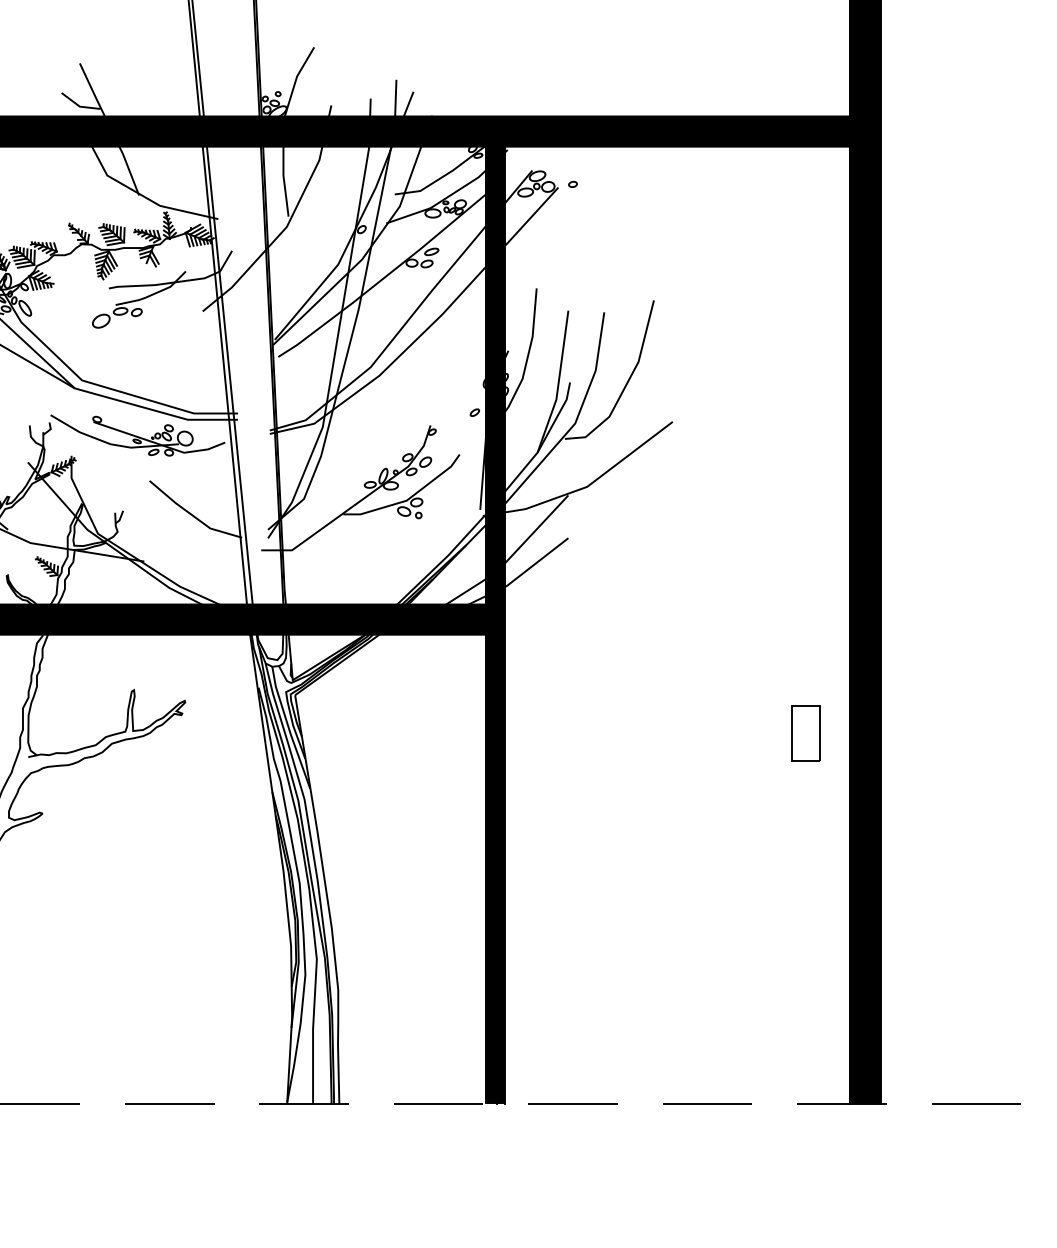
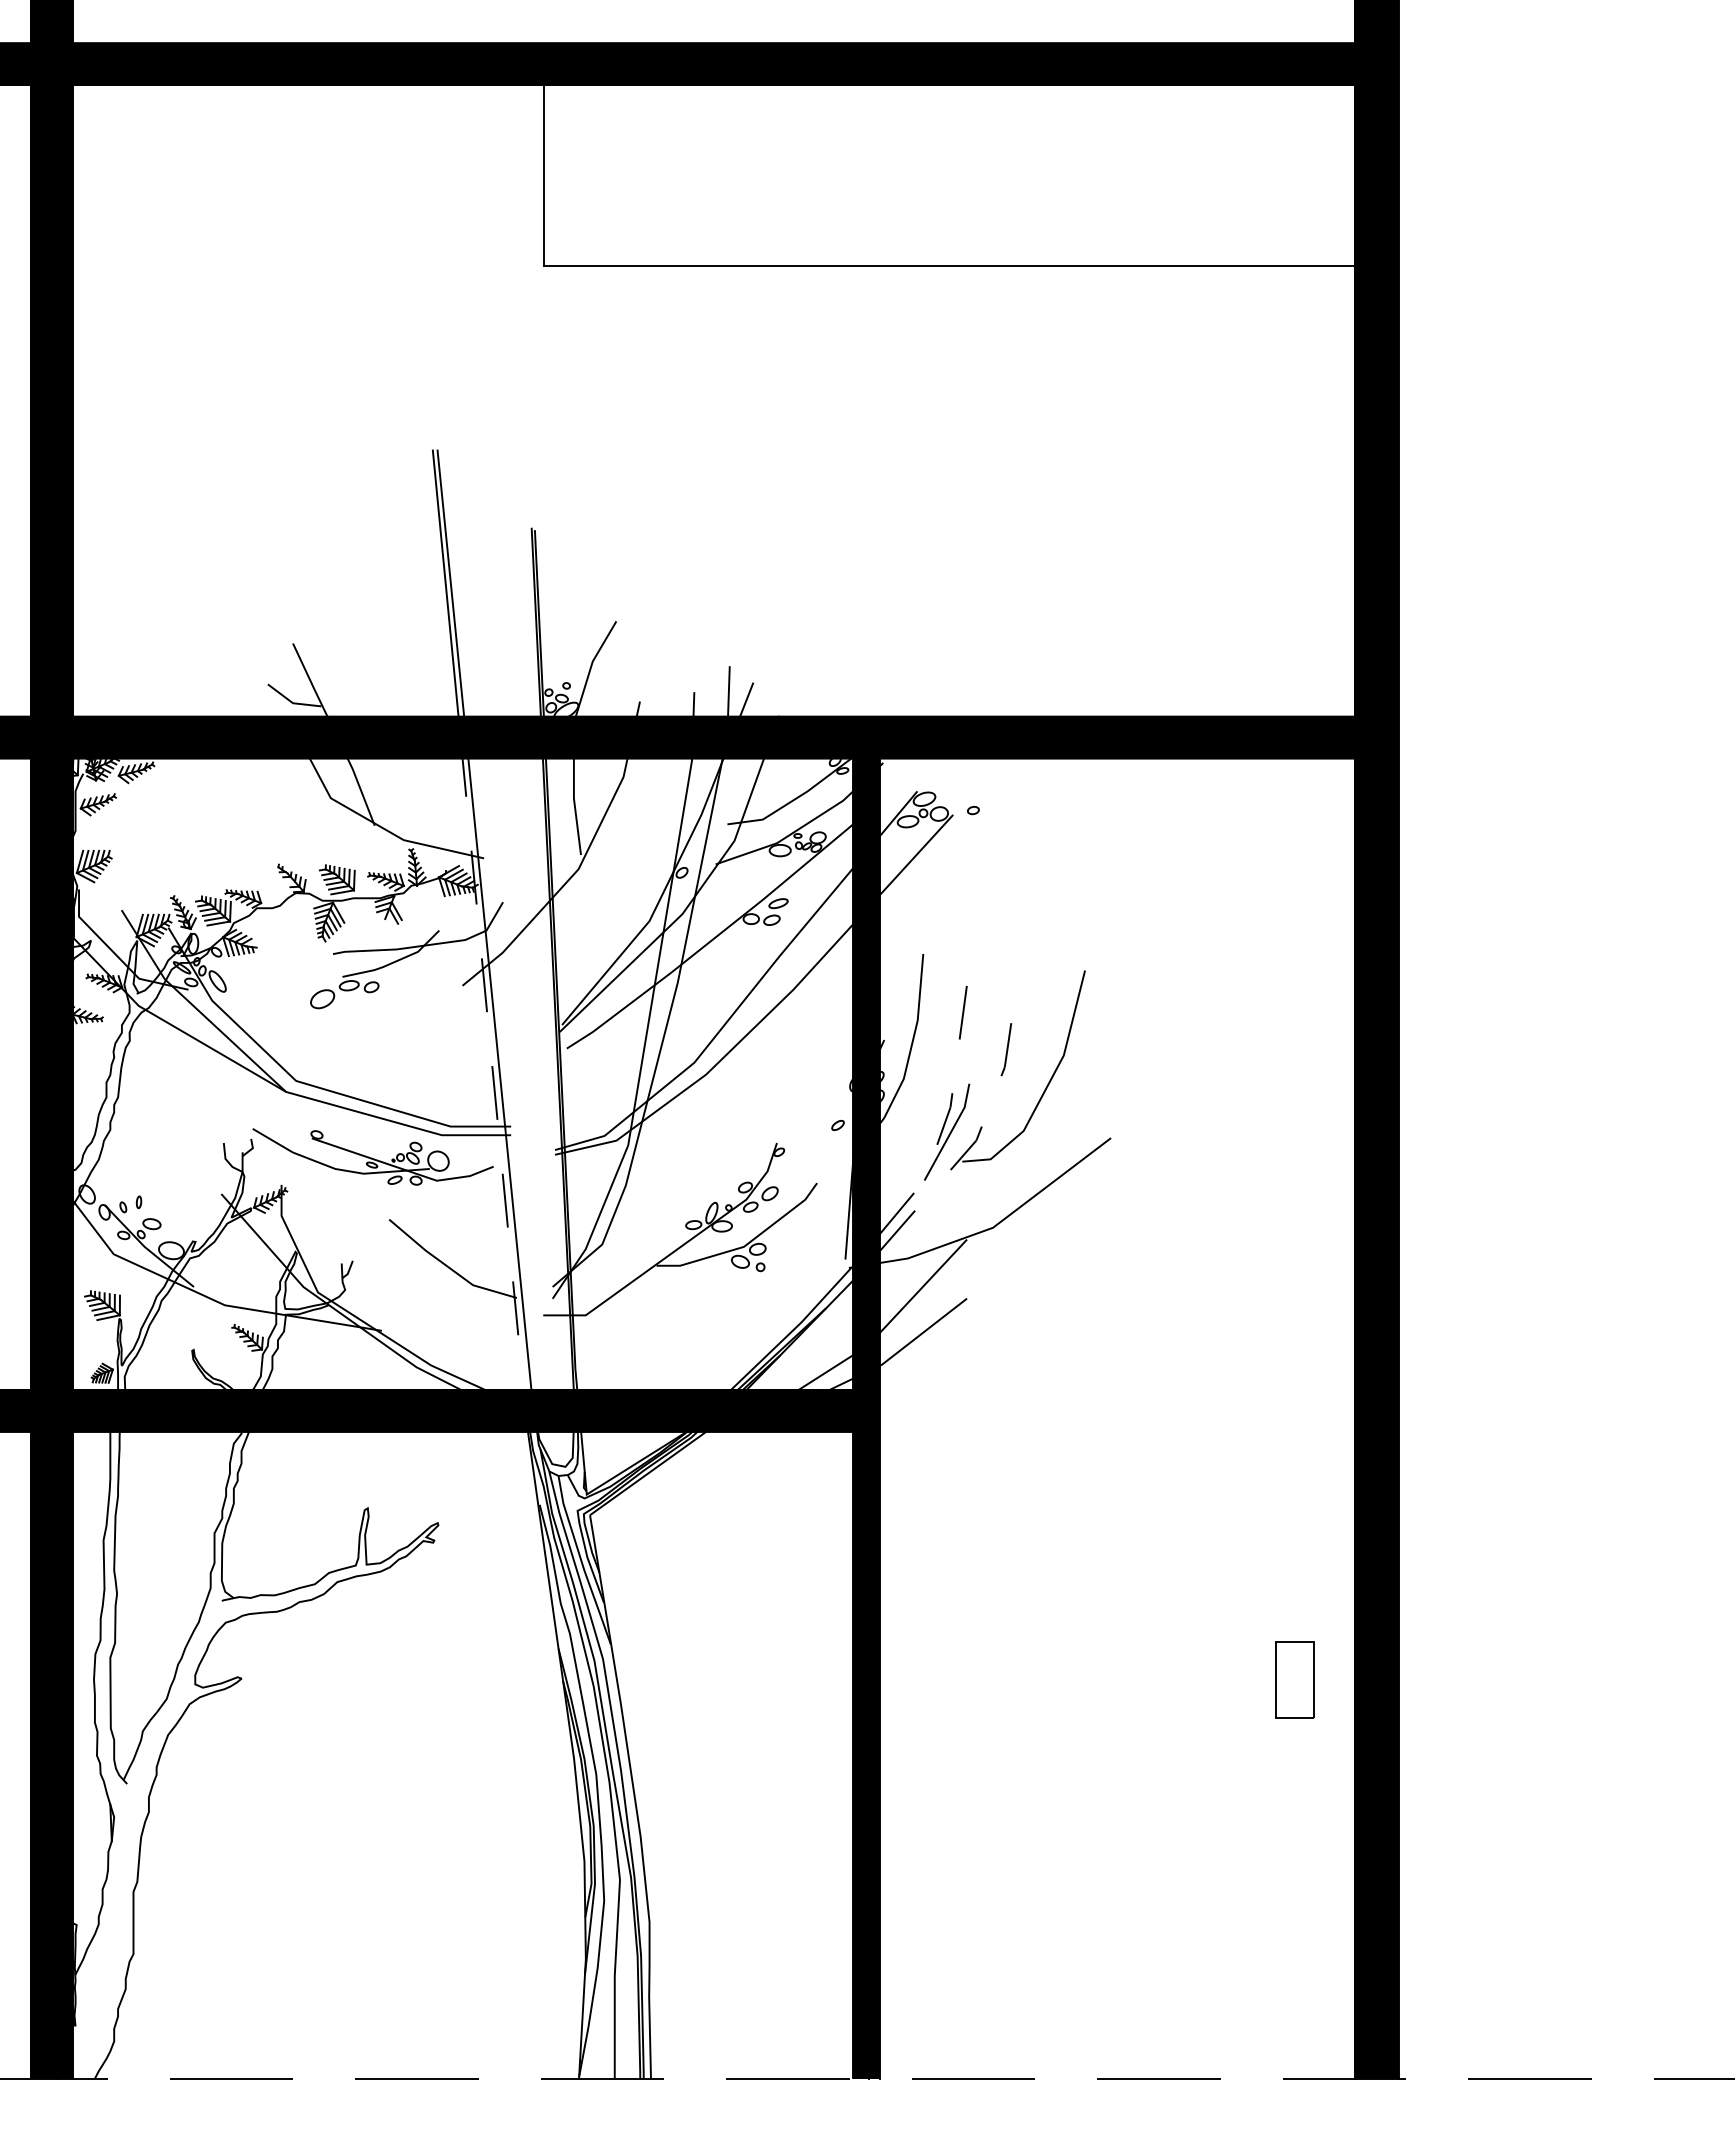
line: (225, 375) -> (493, 1074), solid -> dashed
line: (553, 407) -> (946, 1118), solid -> dashed
line: (576, 418) -> (978, 1133), solid -> dashed
part: (805, 733) -> (1294, 1679), moved

